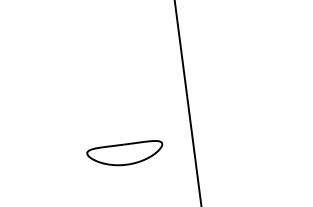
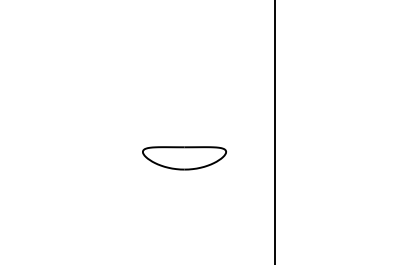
part: (125, 154) -> (184, 158), moved

